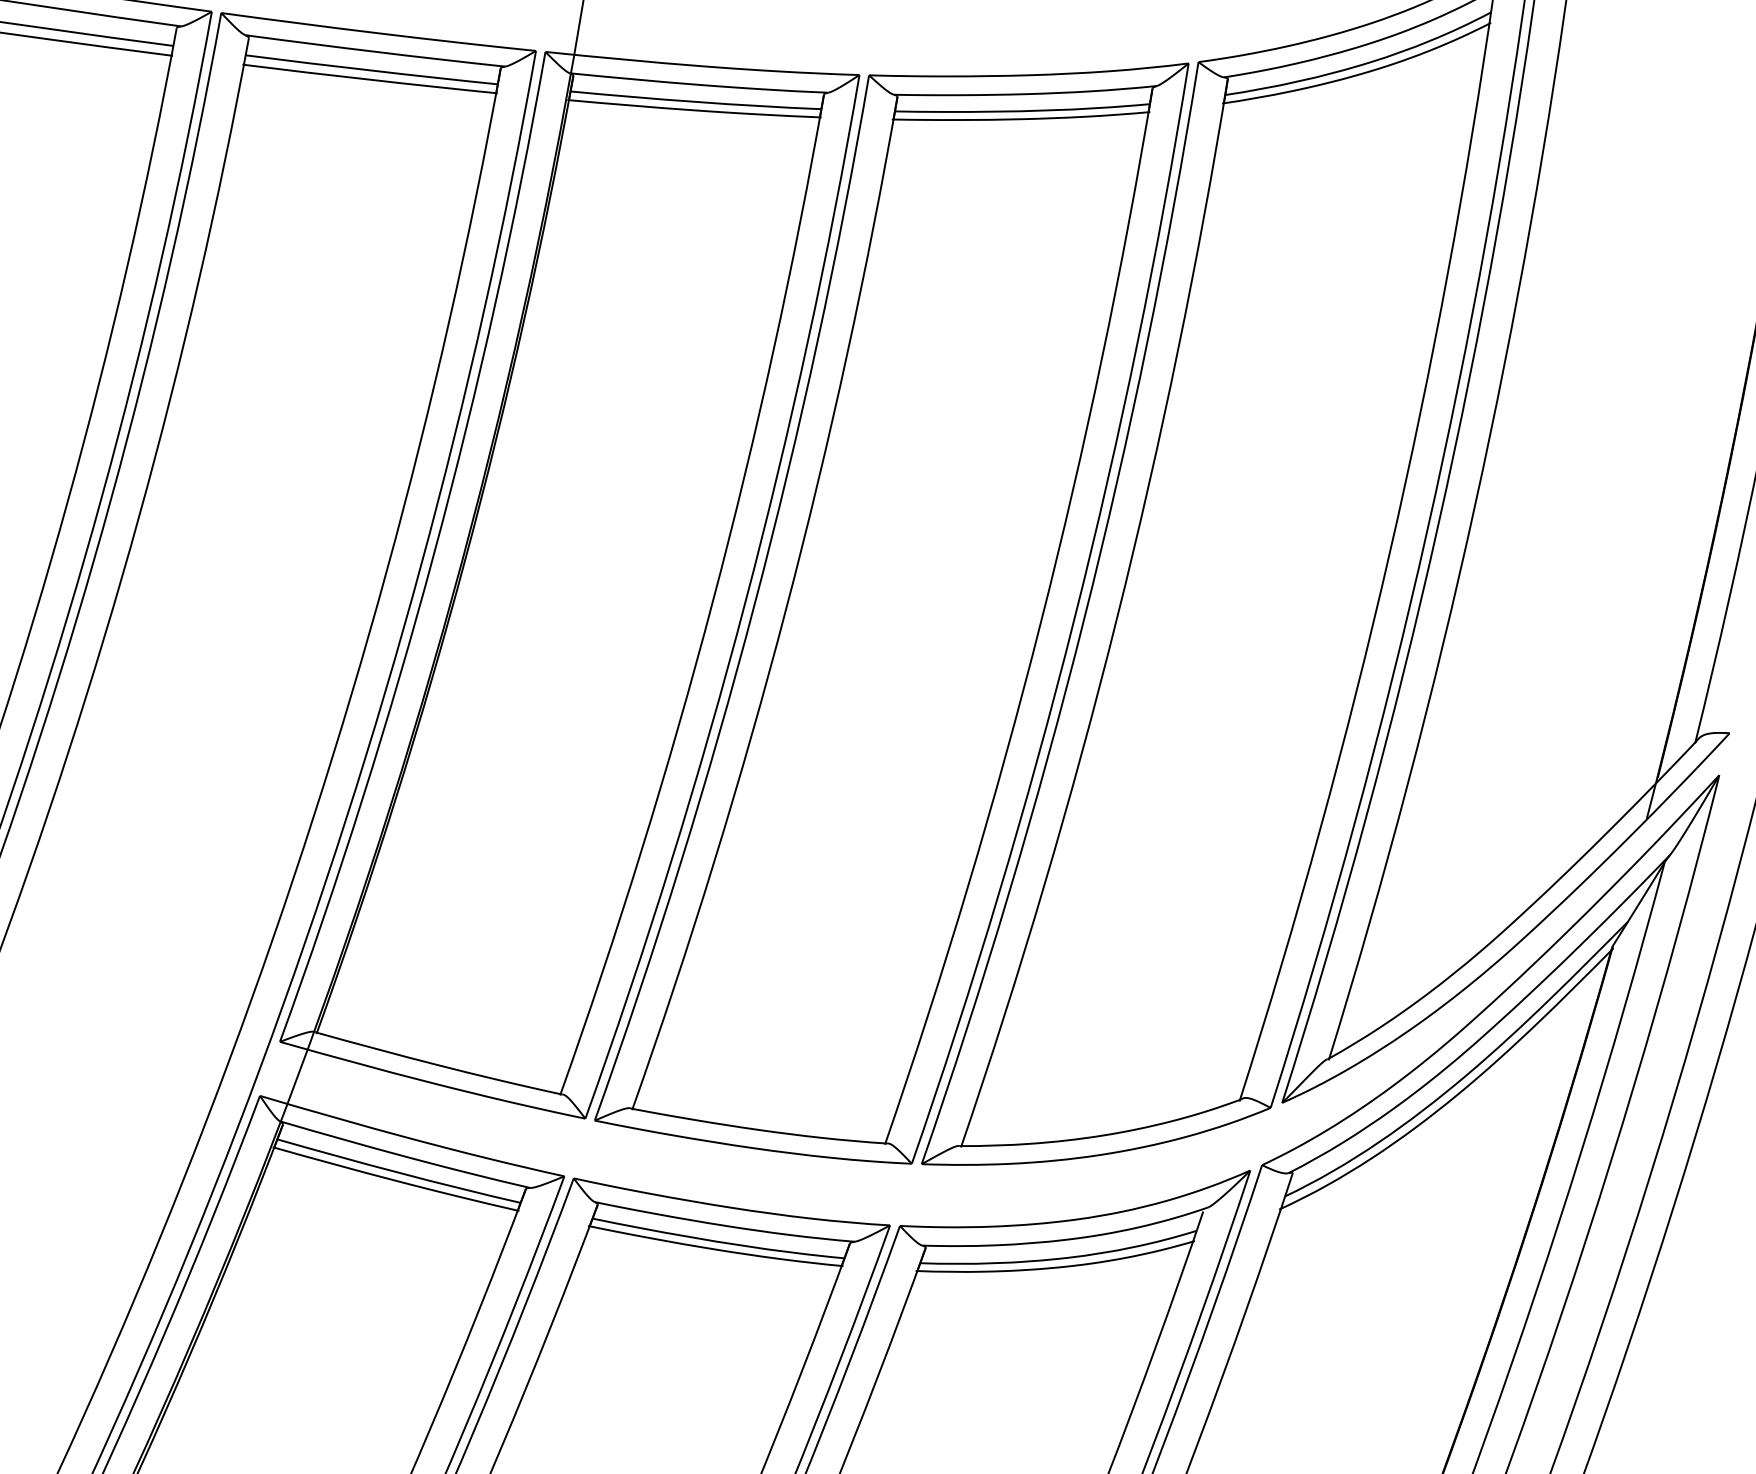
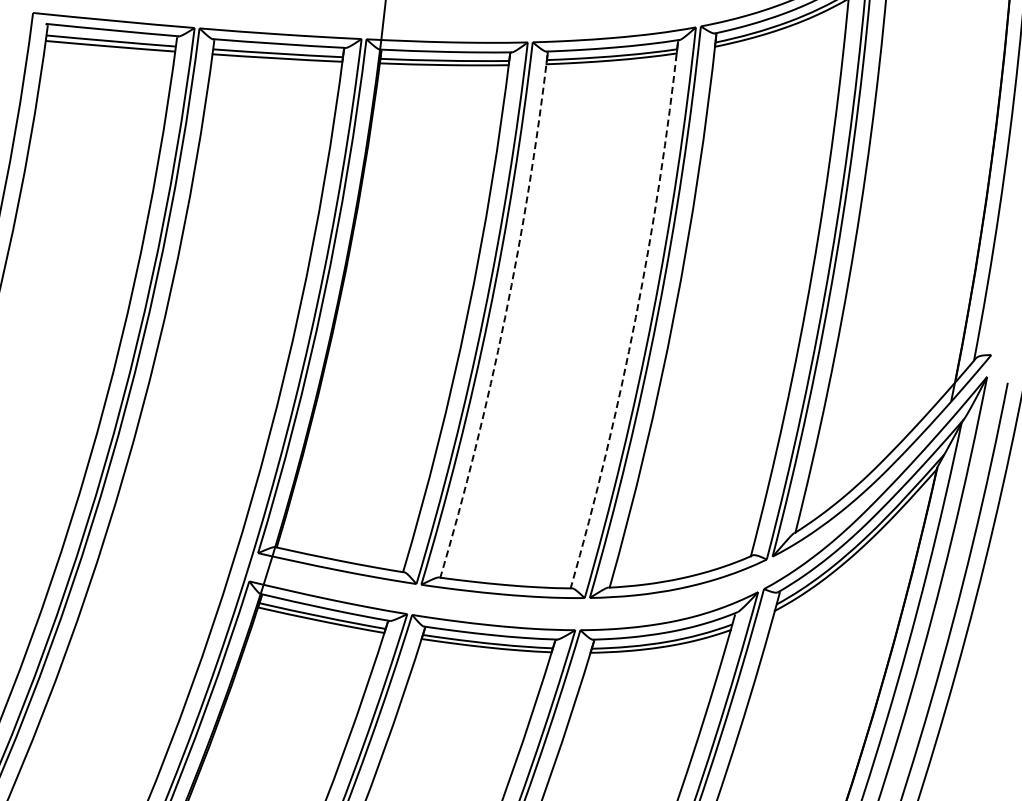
arc: (787, 608) -> (505, 317), solid -> dashed
arc: (1040, 622) -> (635, 317), solid -> dashed

